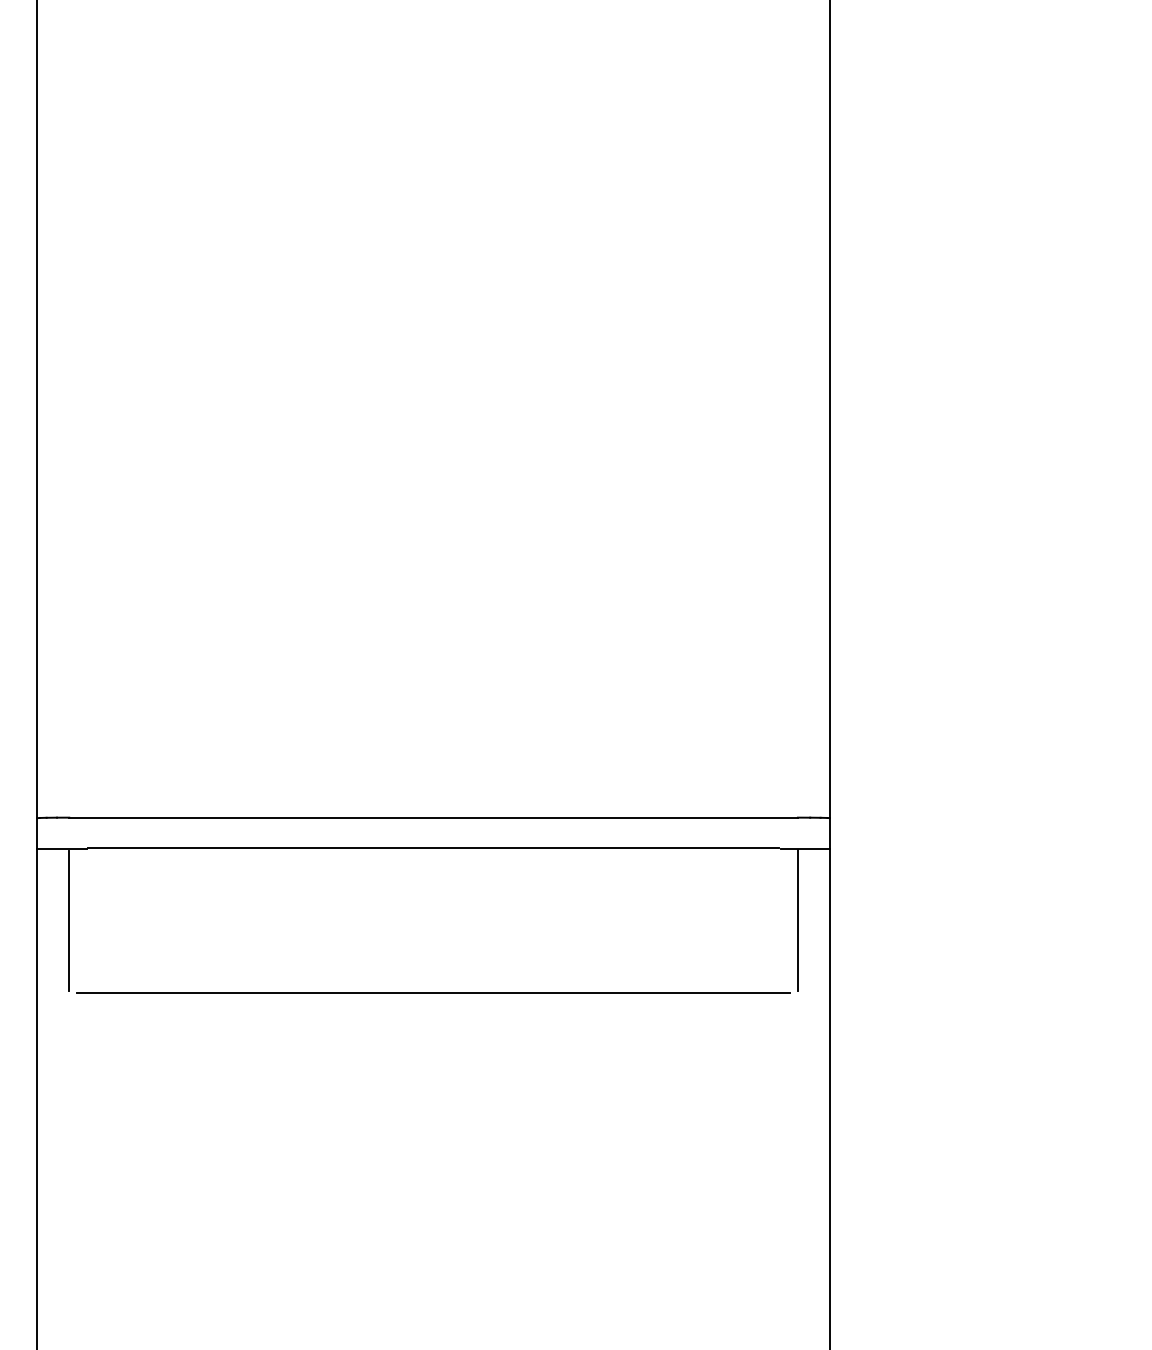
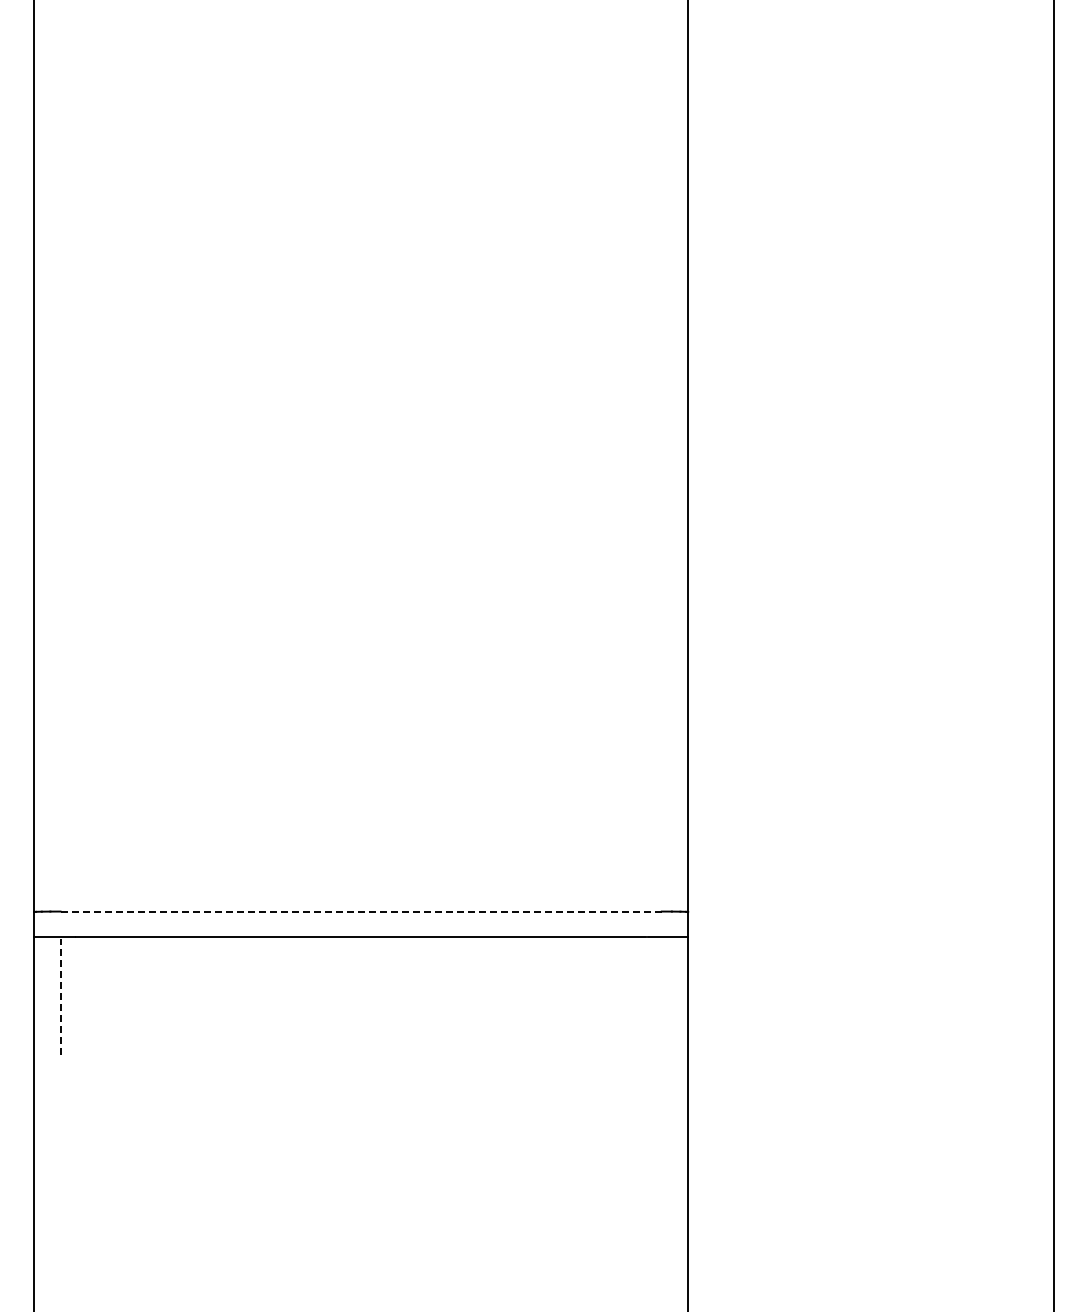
line: (434, 817) -> (361, 911), solid -> dashed
line: (69, 920) -> (60, 996), solid -> dashed
line: (797, 920) -> (661, 996), removed
line: (432, 992) -> (360, 1055), removed

